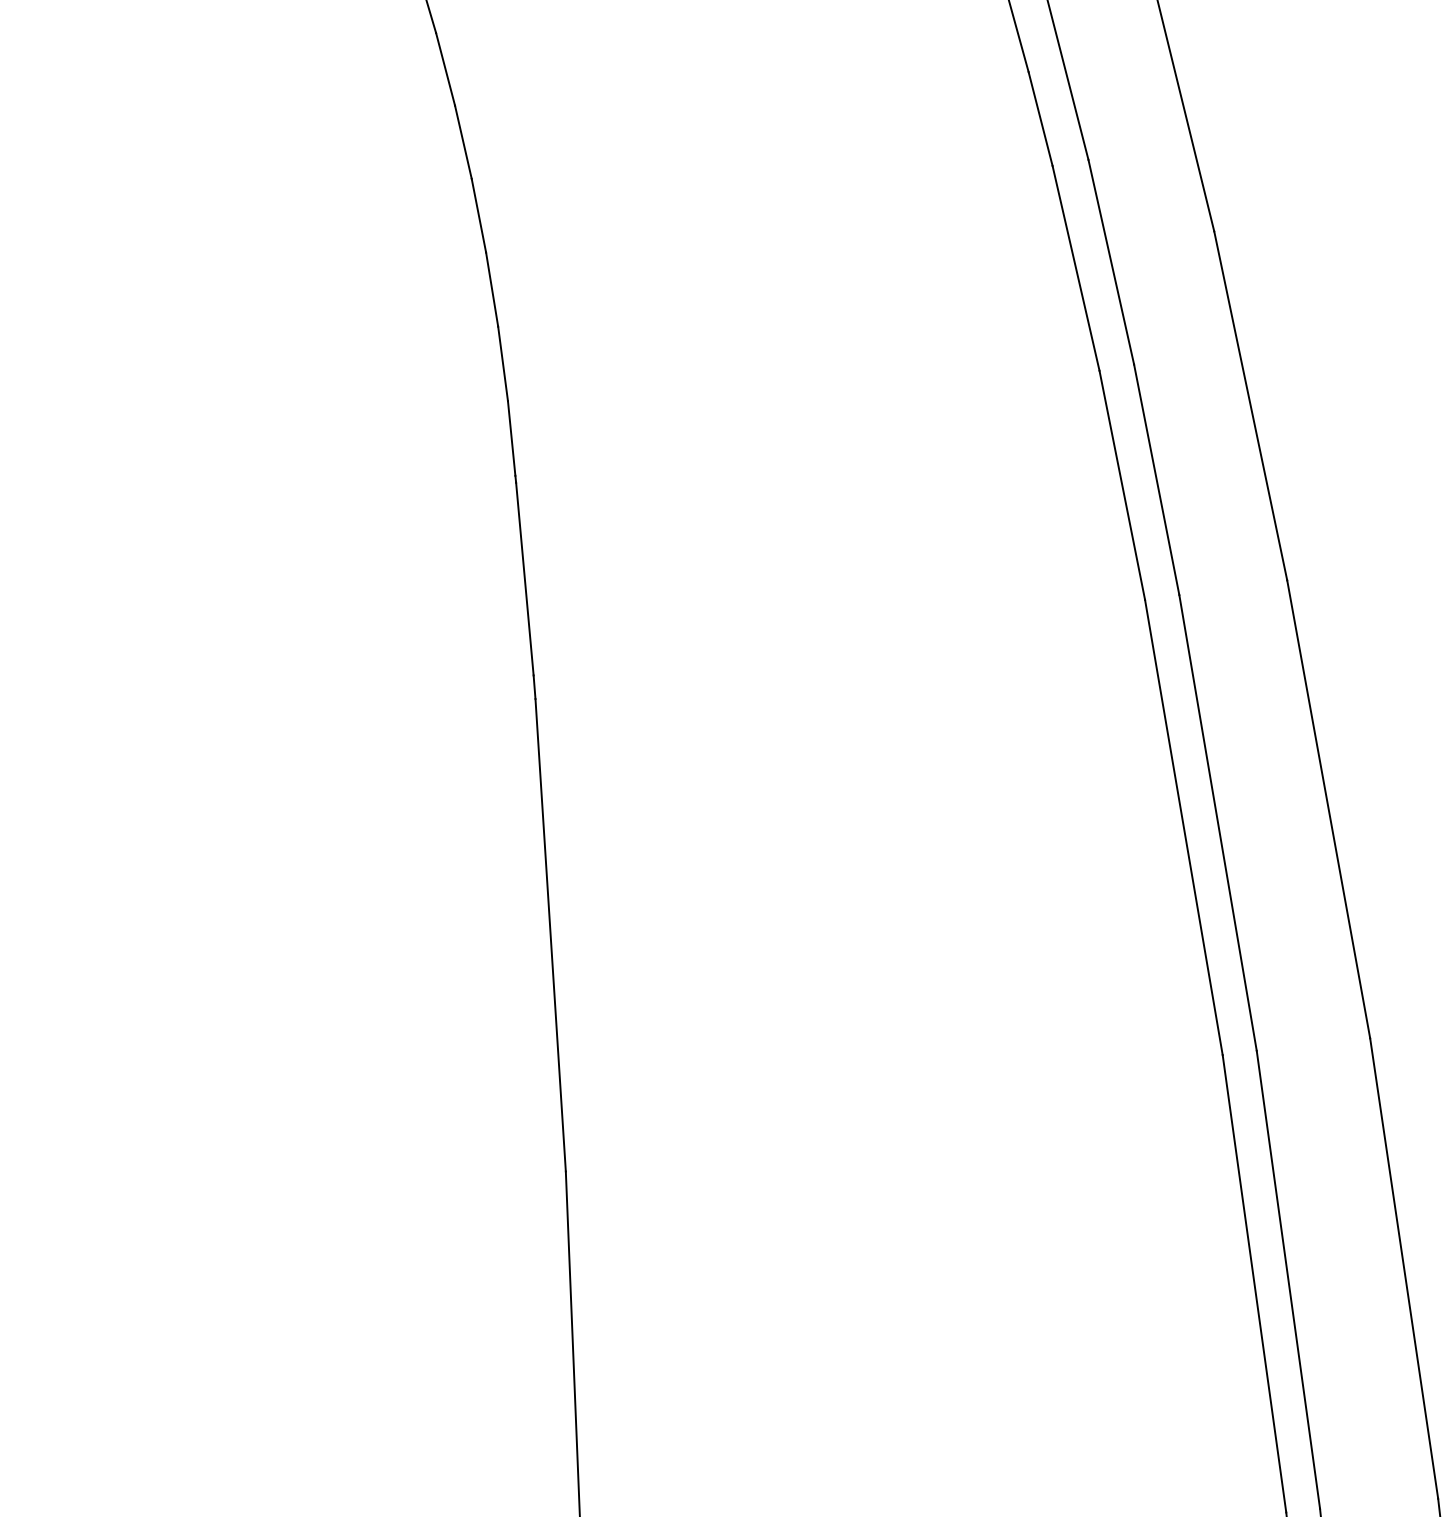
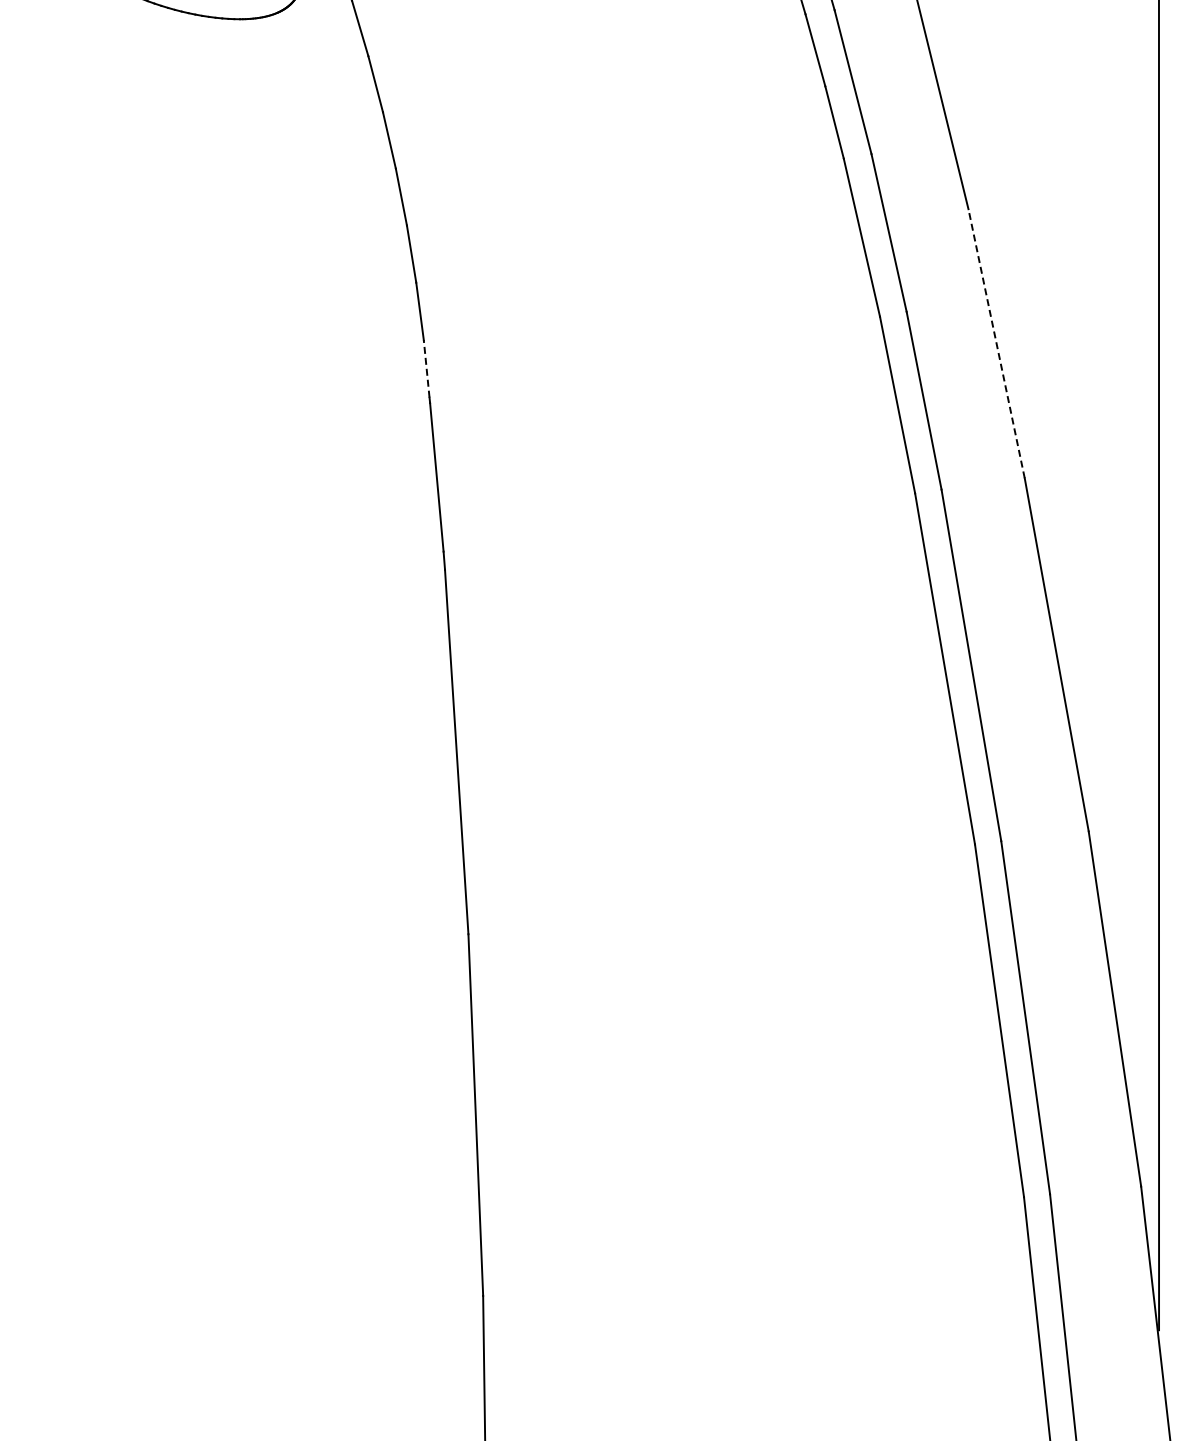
line: (1250, 405) -> (996, 343), solid -> dashed
line: (511, 437) -> (426, 368), solid -> dashed

